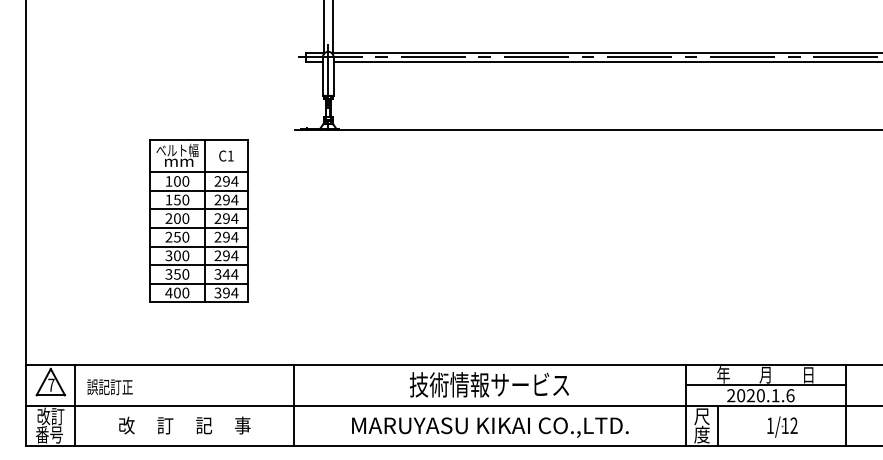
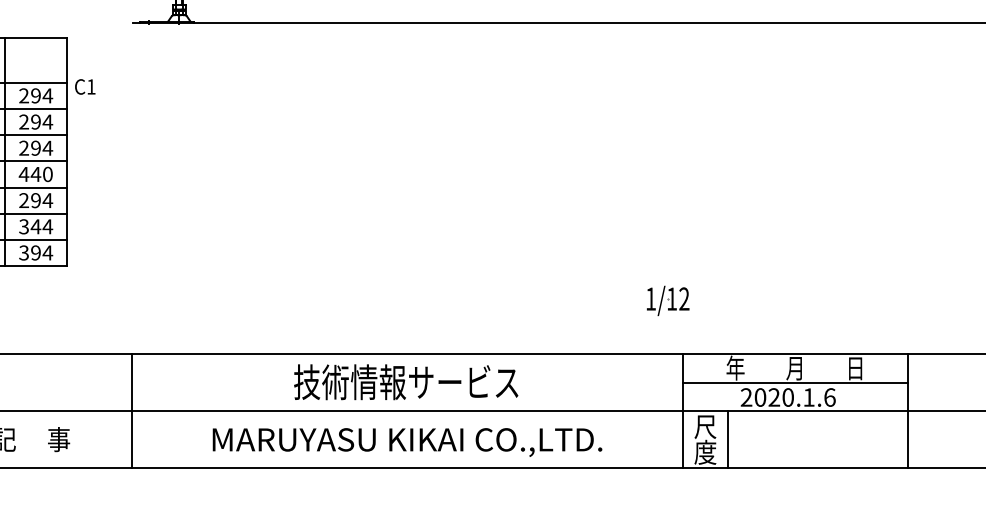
text: (226, 155) -> (85, 86), moved
text: (226, 236) -> (36, 173), 294 -> 440
part: (782, 426) -> (668, 300), moved

